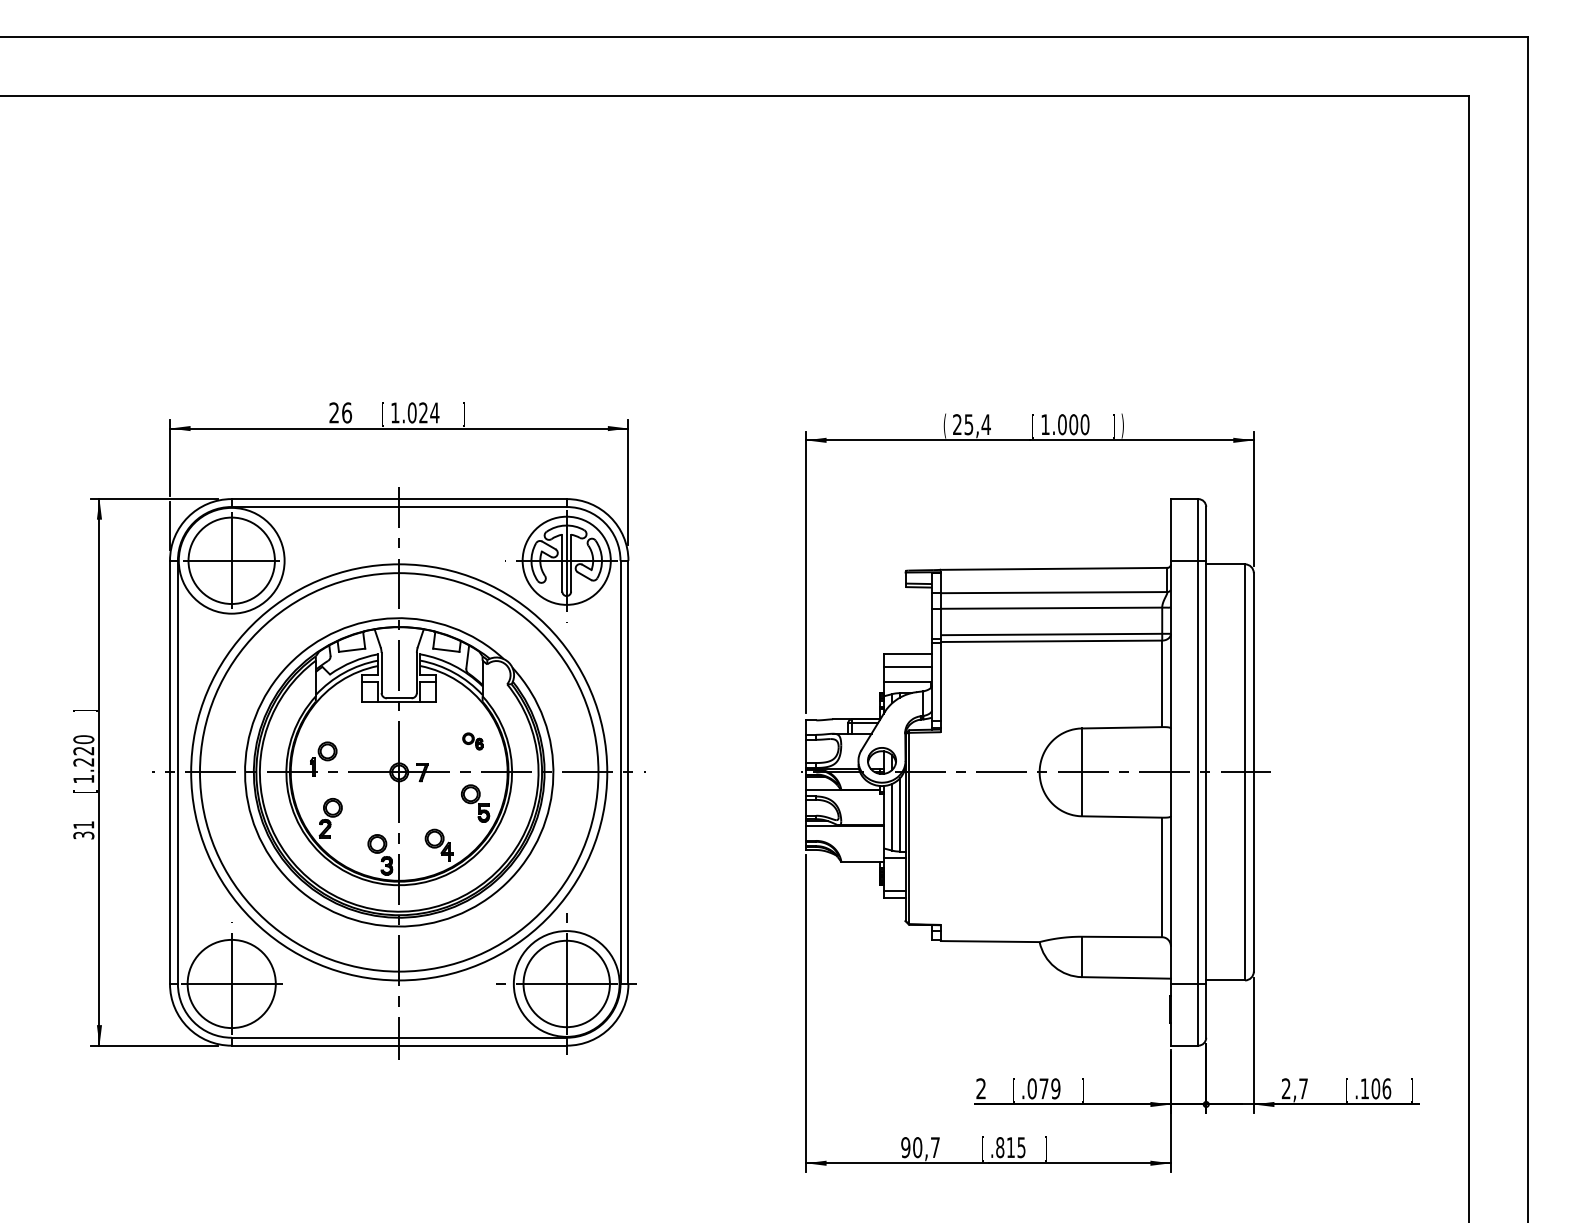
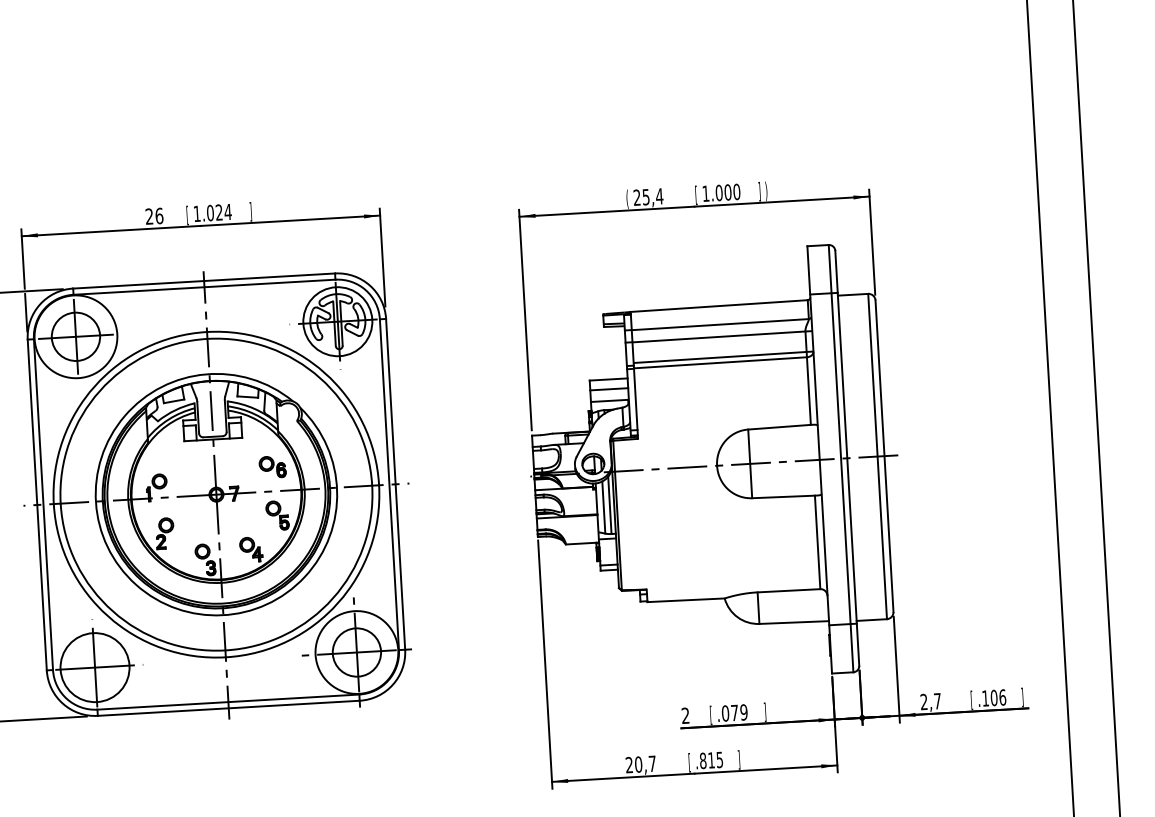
circle: (231, 560) -> (75, 336), size x0.71
part: (472, 741) -> (272, 467), size x1.67
circle: (566, 983) -> (356, 652), size x0.71
text: (905, 1147) -> (629, 765), 90,7 -> 20,7

